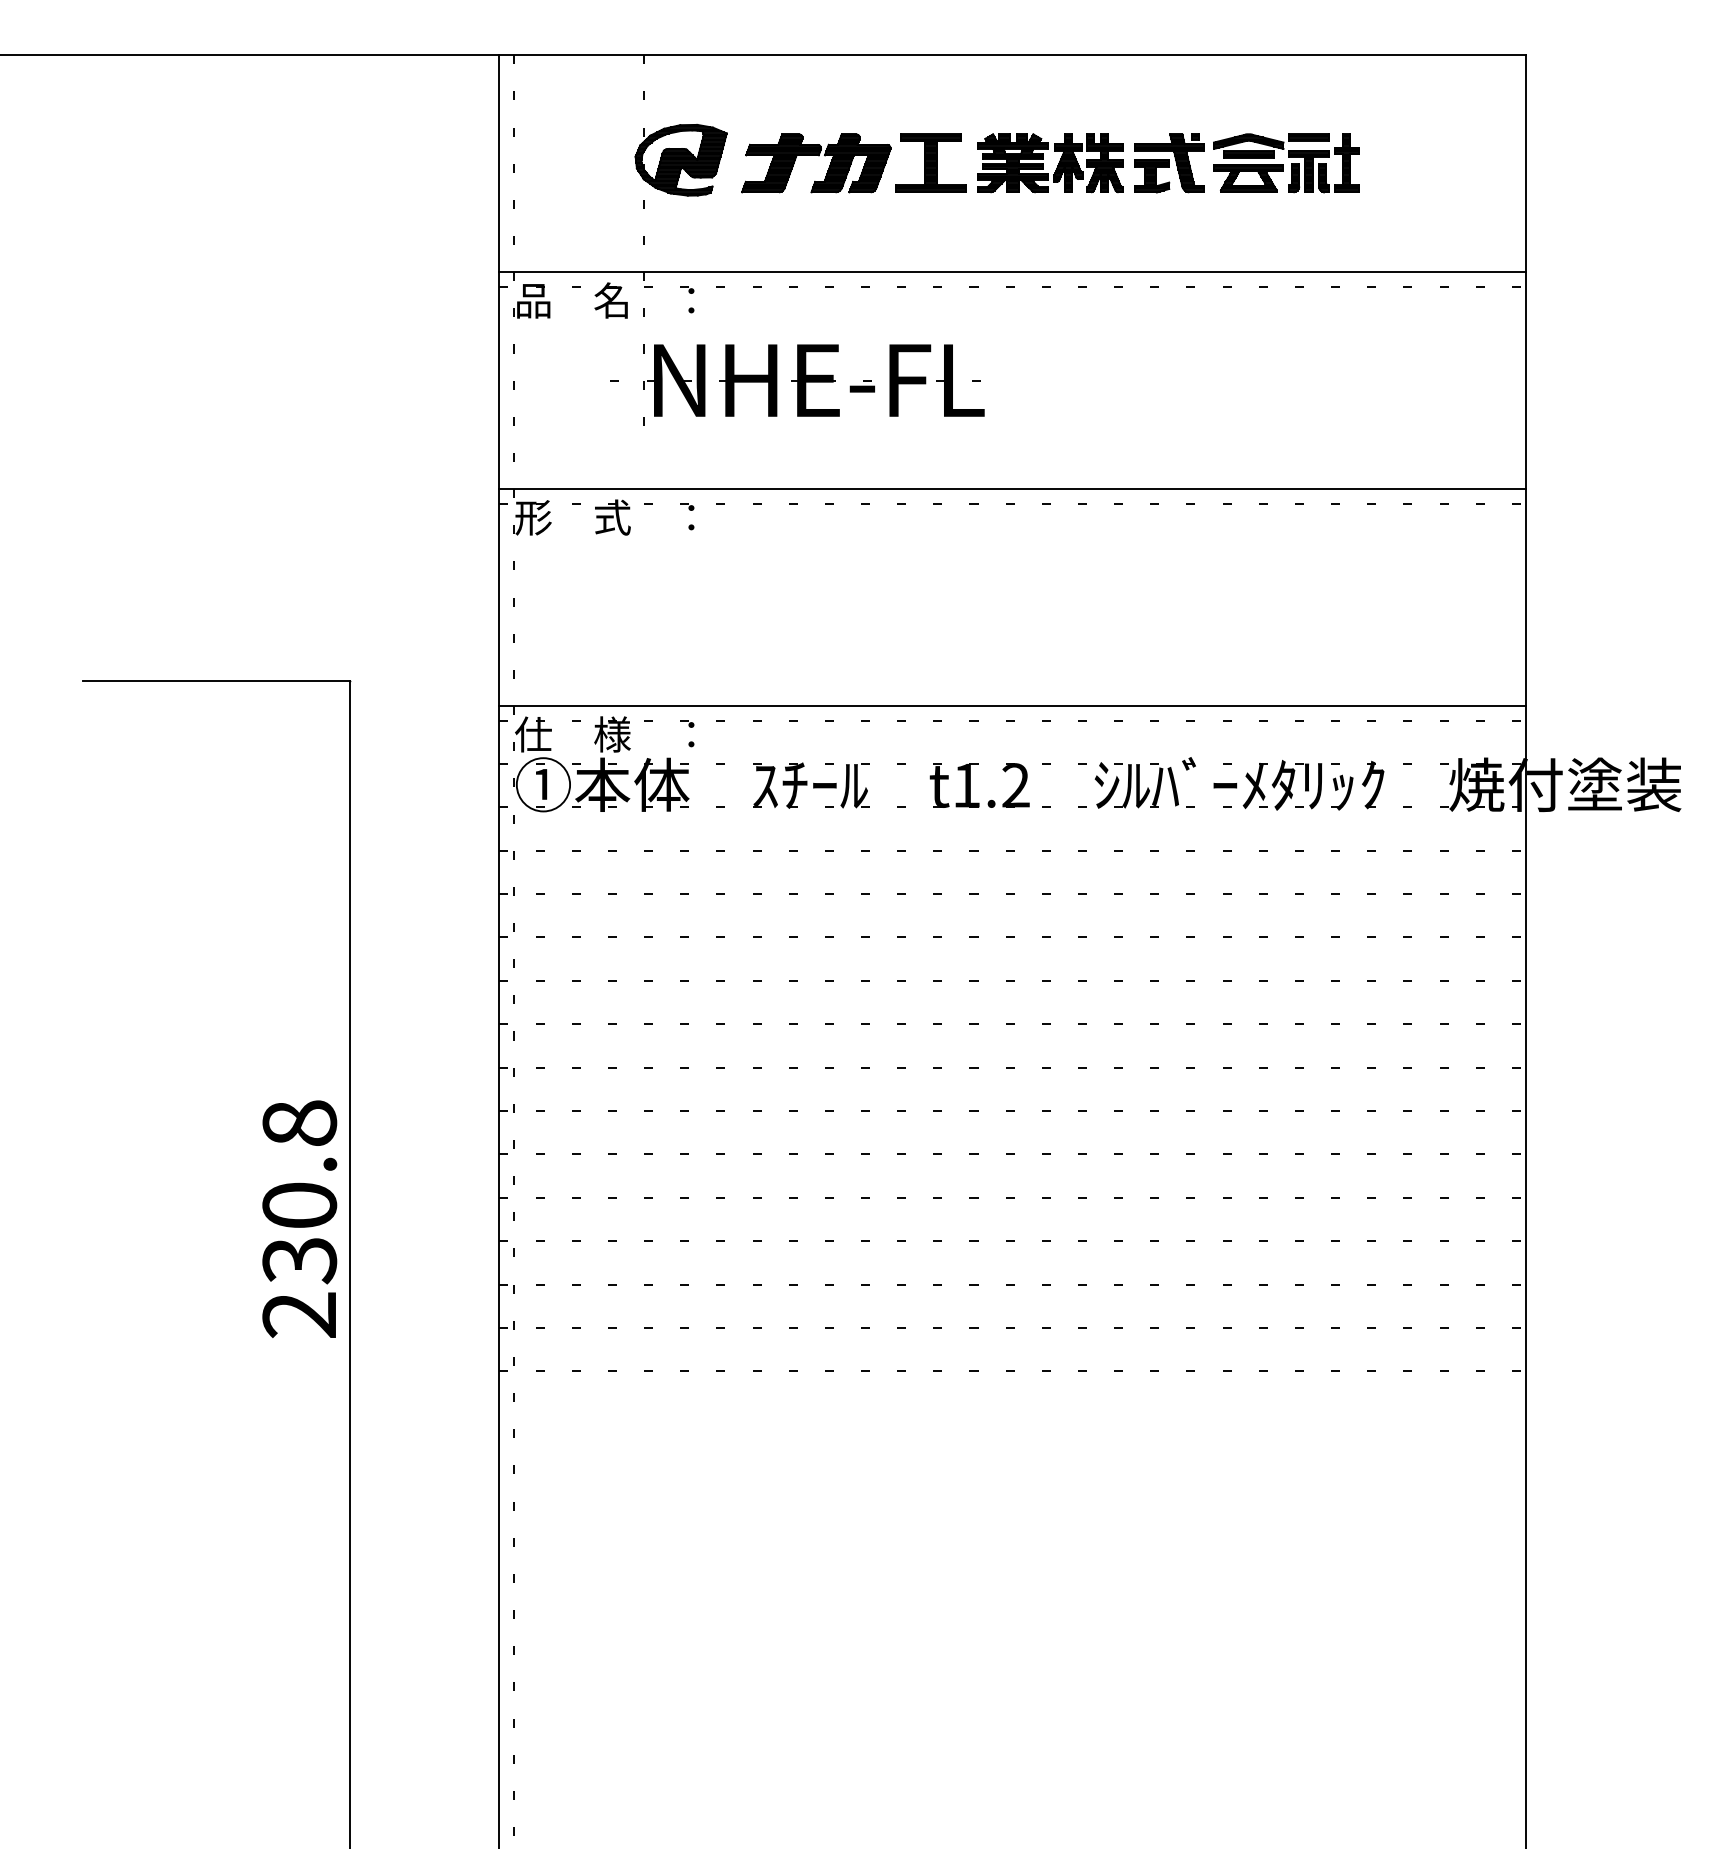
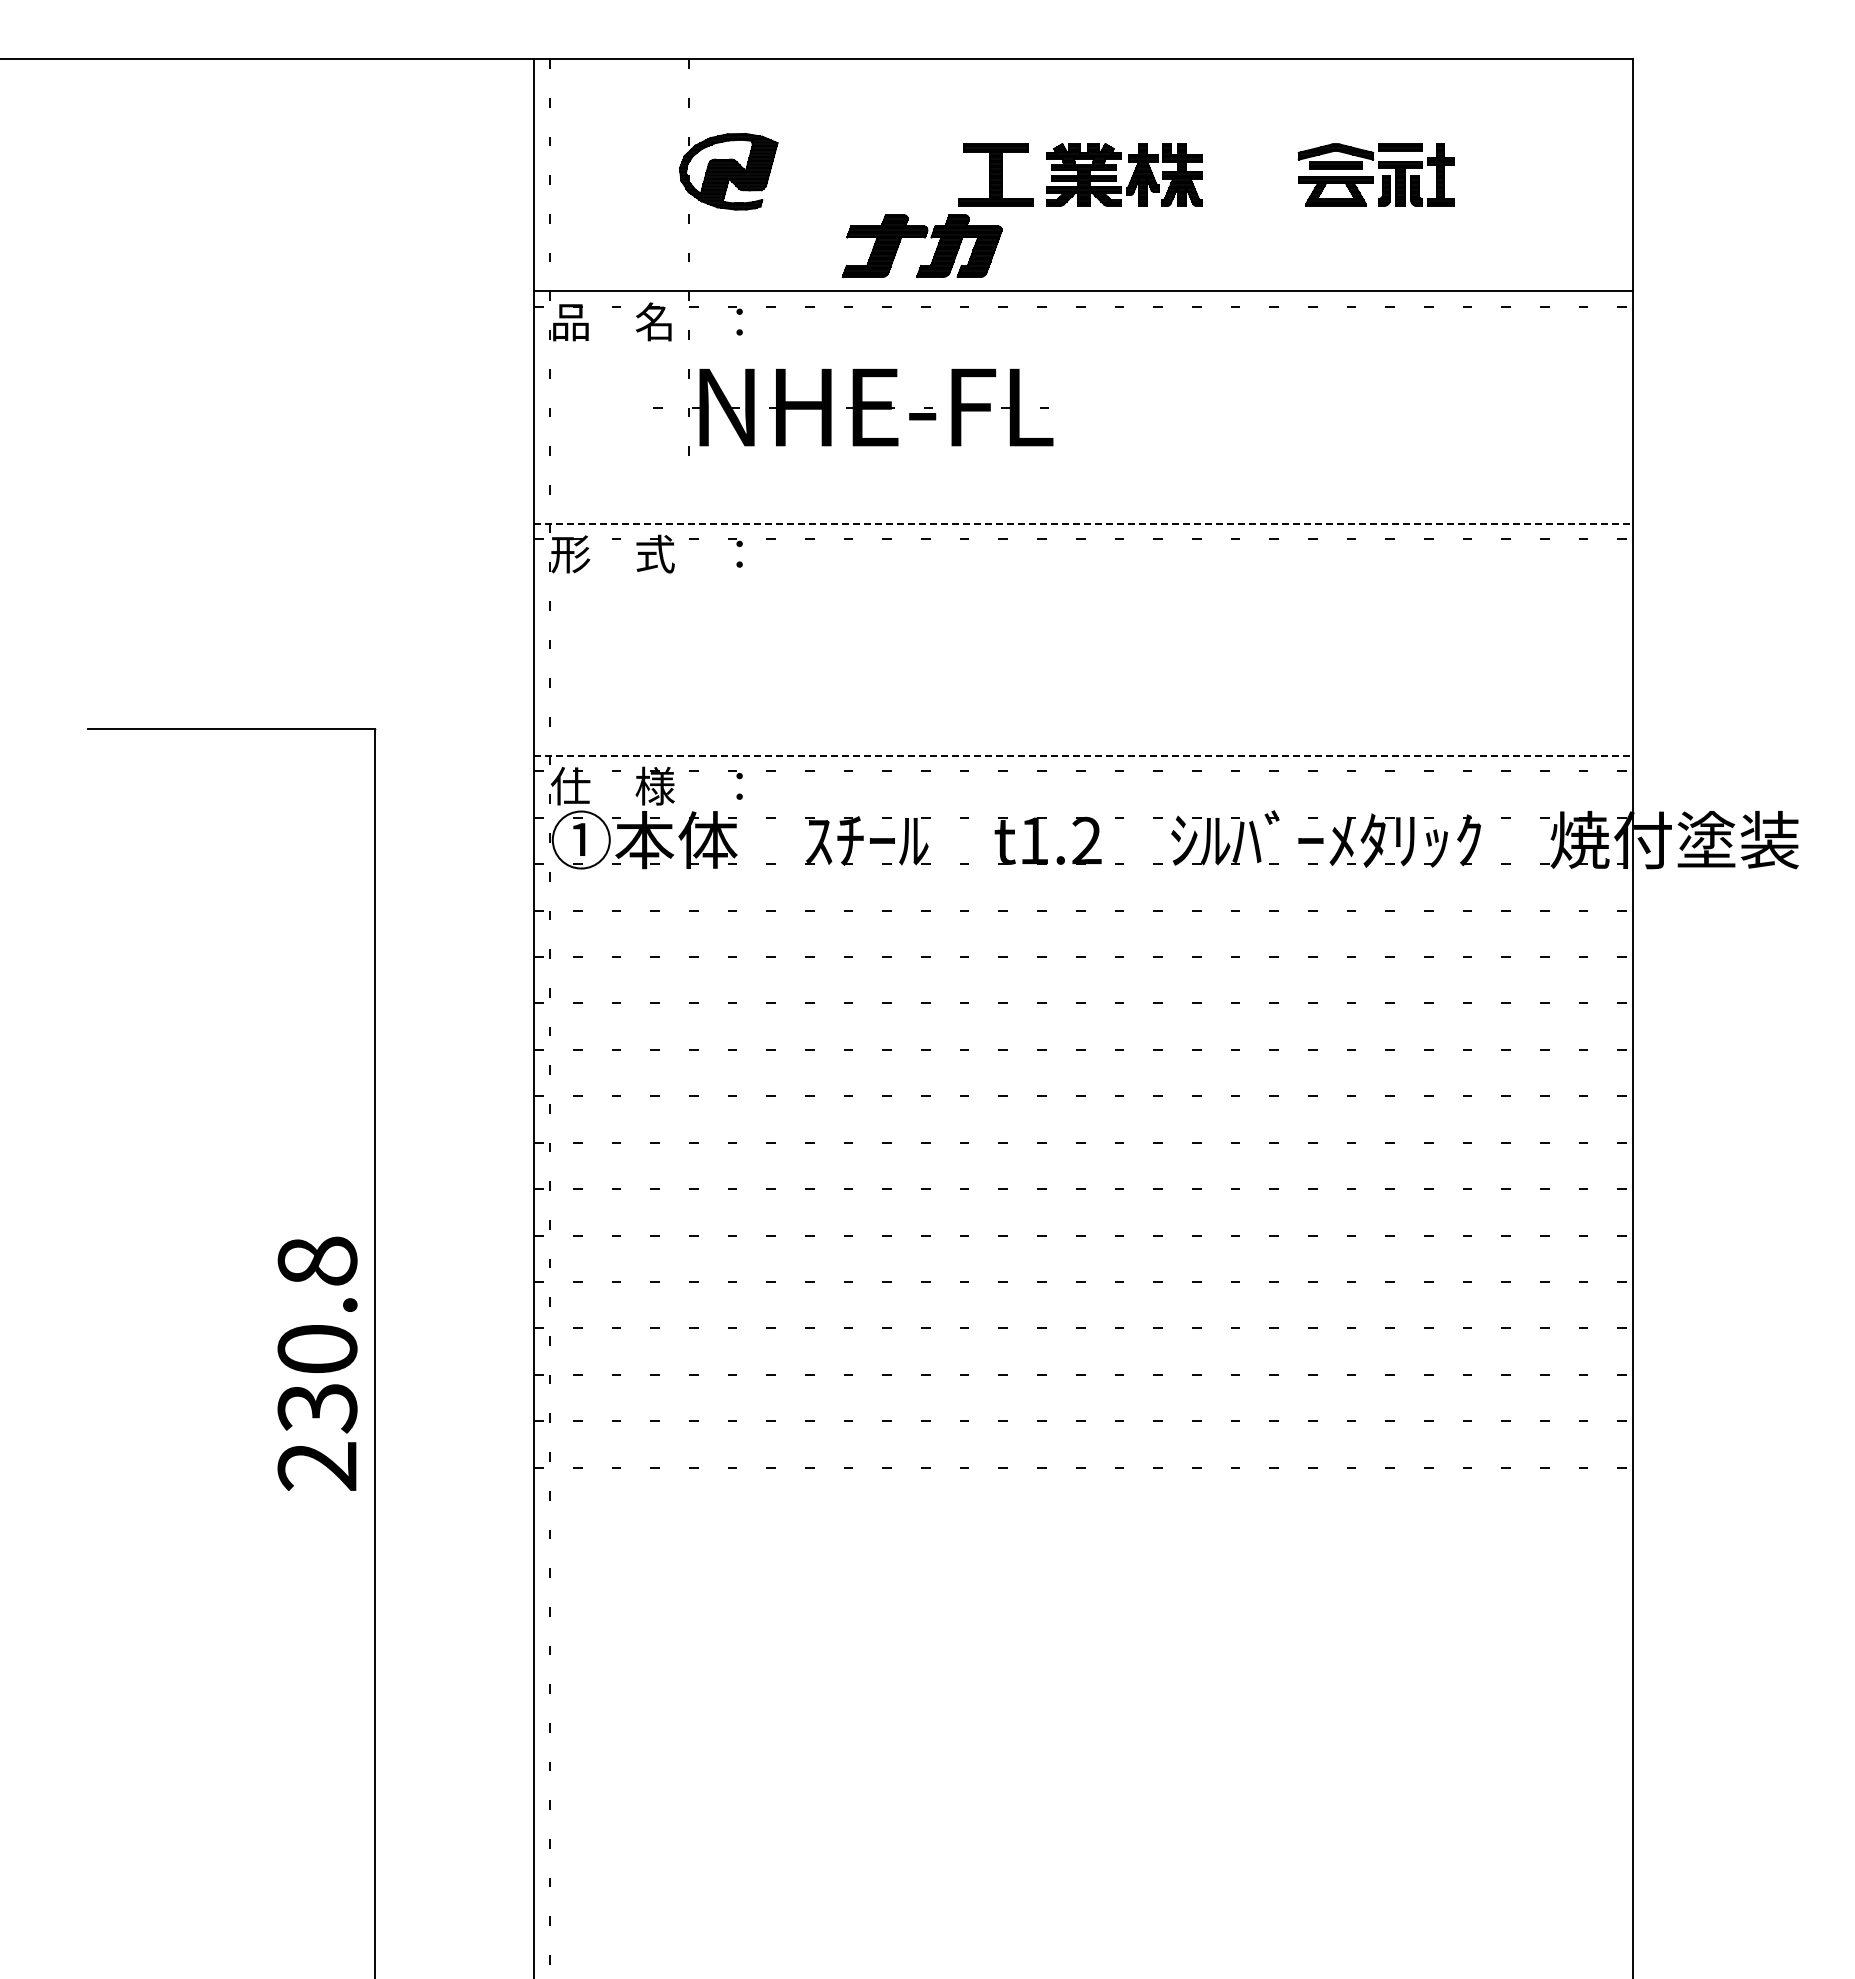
part: (818, 156) -> (924, 238), moved
part: (1168, 162) -> (1250, 174), removed
line: (1013, 488) -> (1084, 523), solid -> dashed
line: (1013, 705) -> (1084, 755), solid -> dashed
text: (299, 1218) -> (317, 1363), moved

